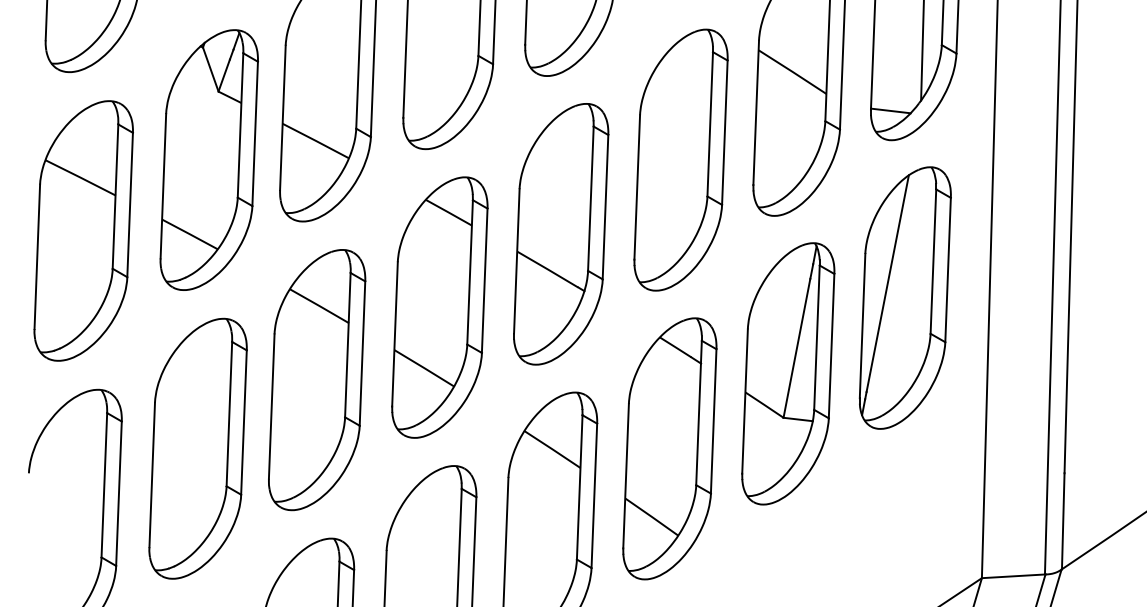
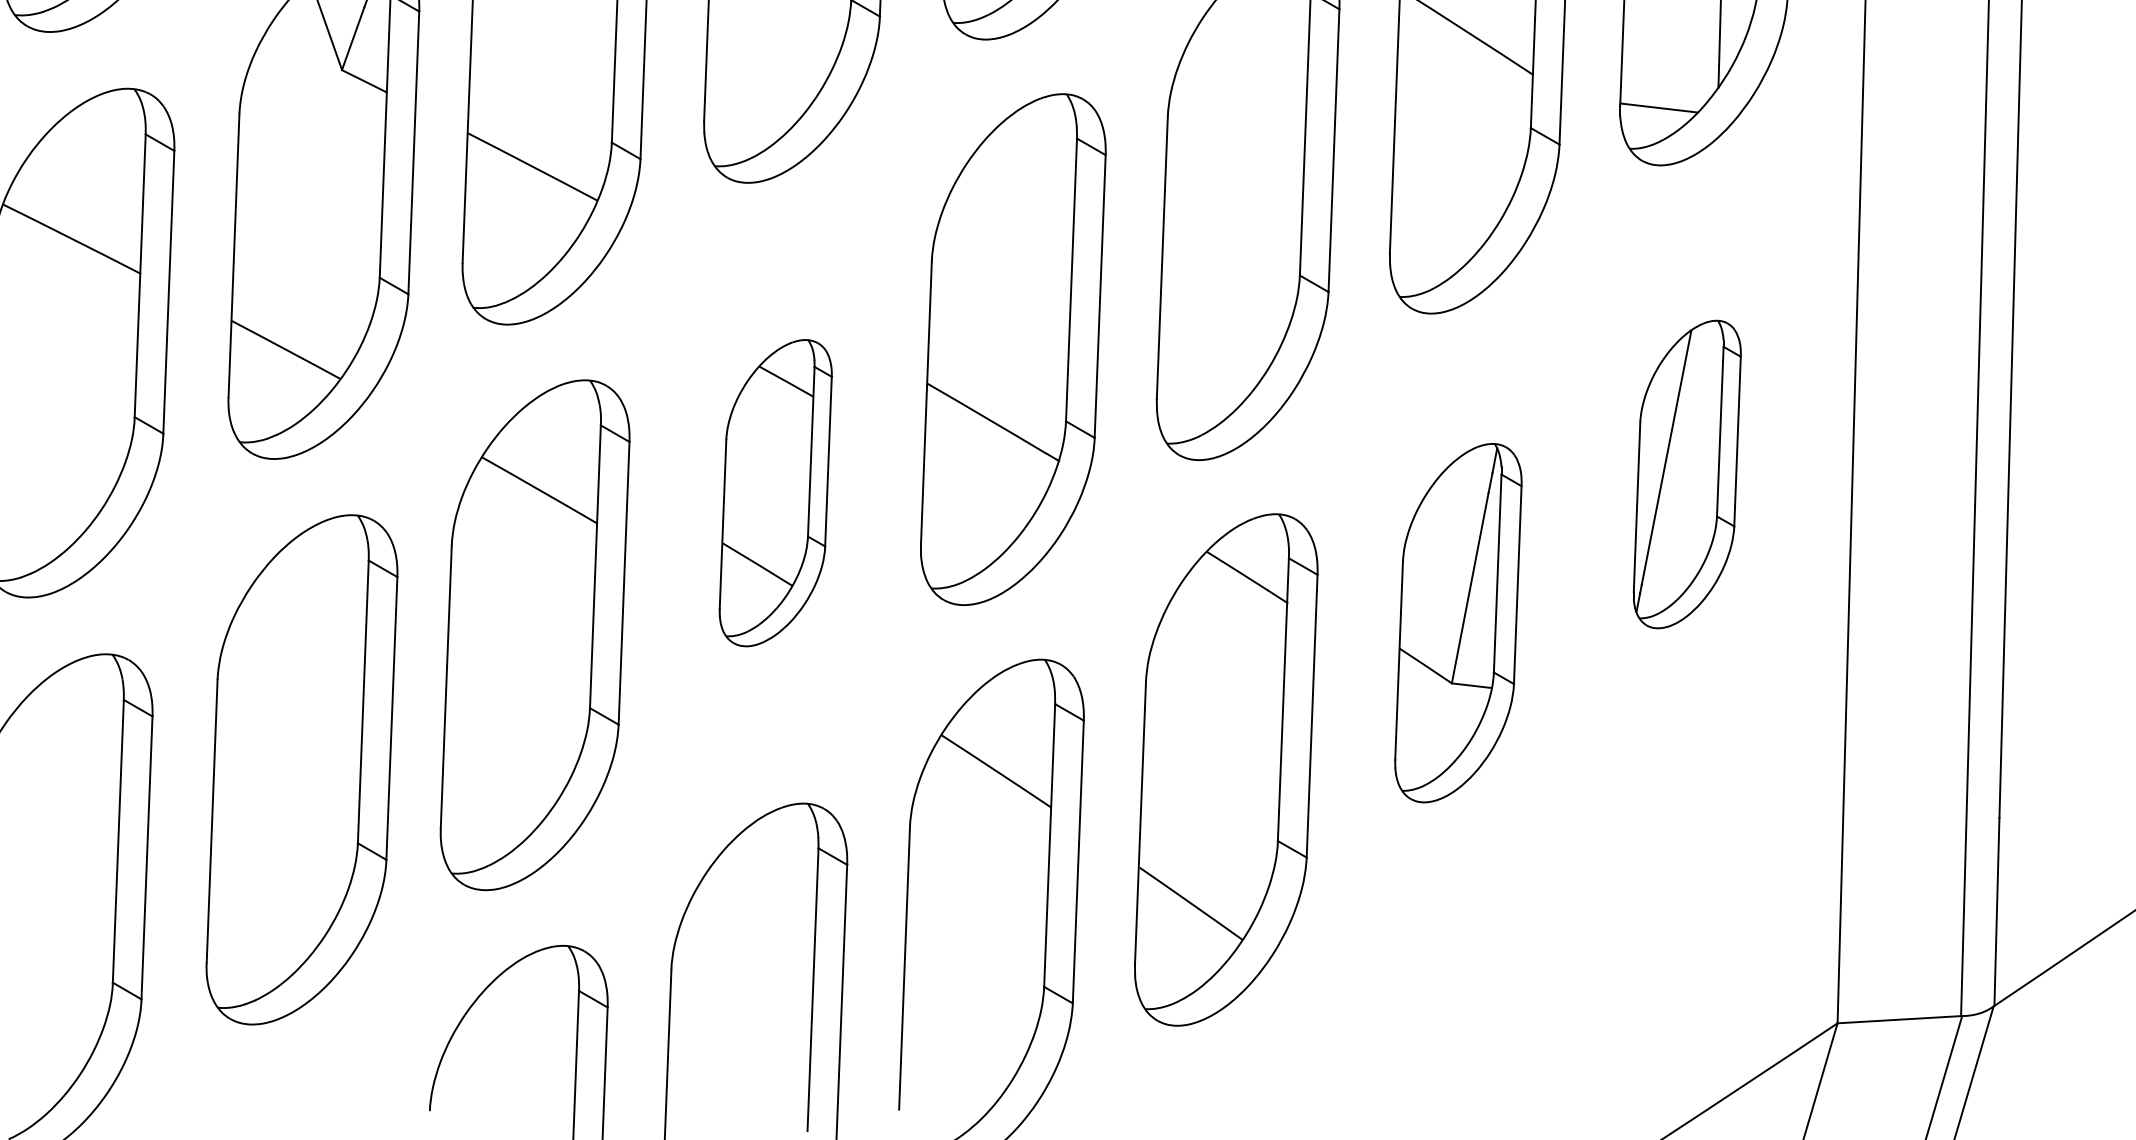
part: (904, 297) -> (1685, 473), size x0.6
part: (439, 307) -> (774, 493), size x0.6
part: (788, 373) -> (1458, 622), size x0.7

